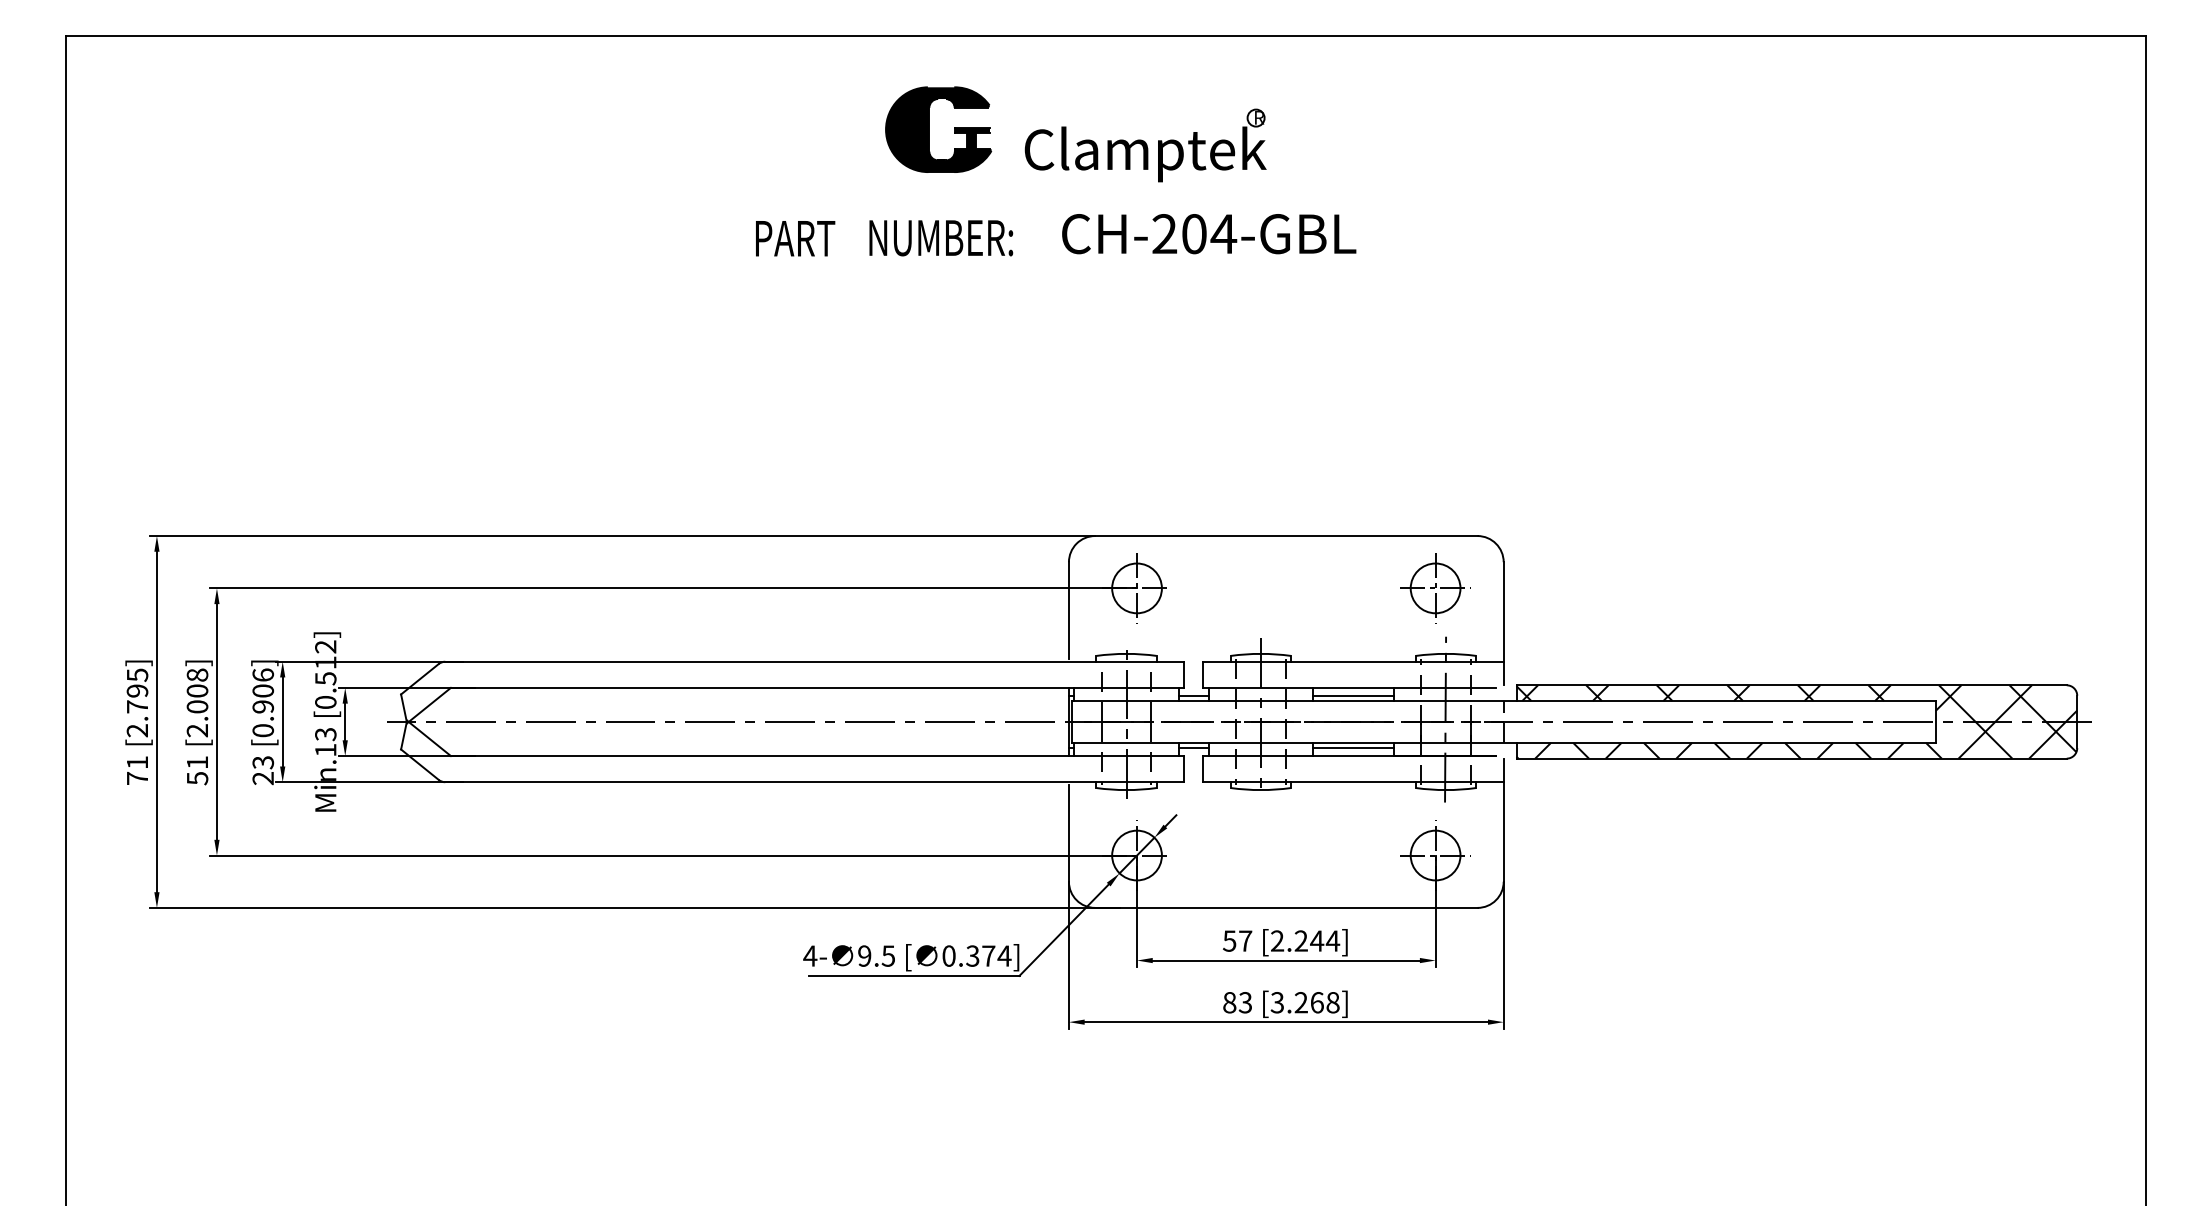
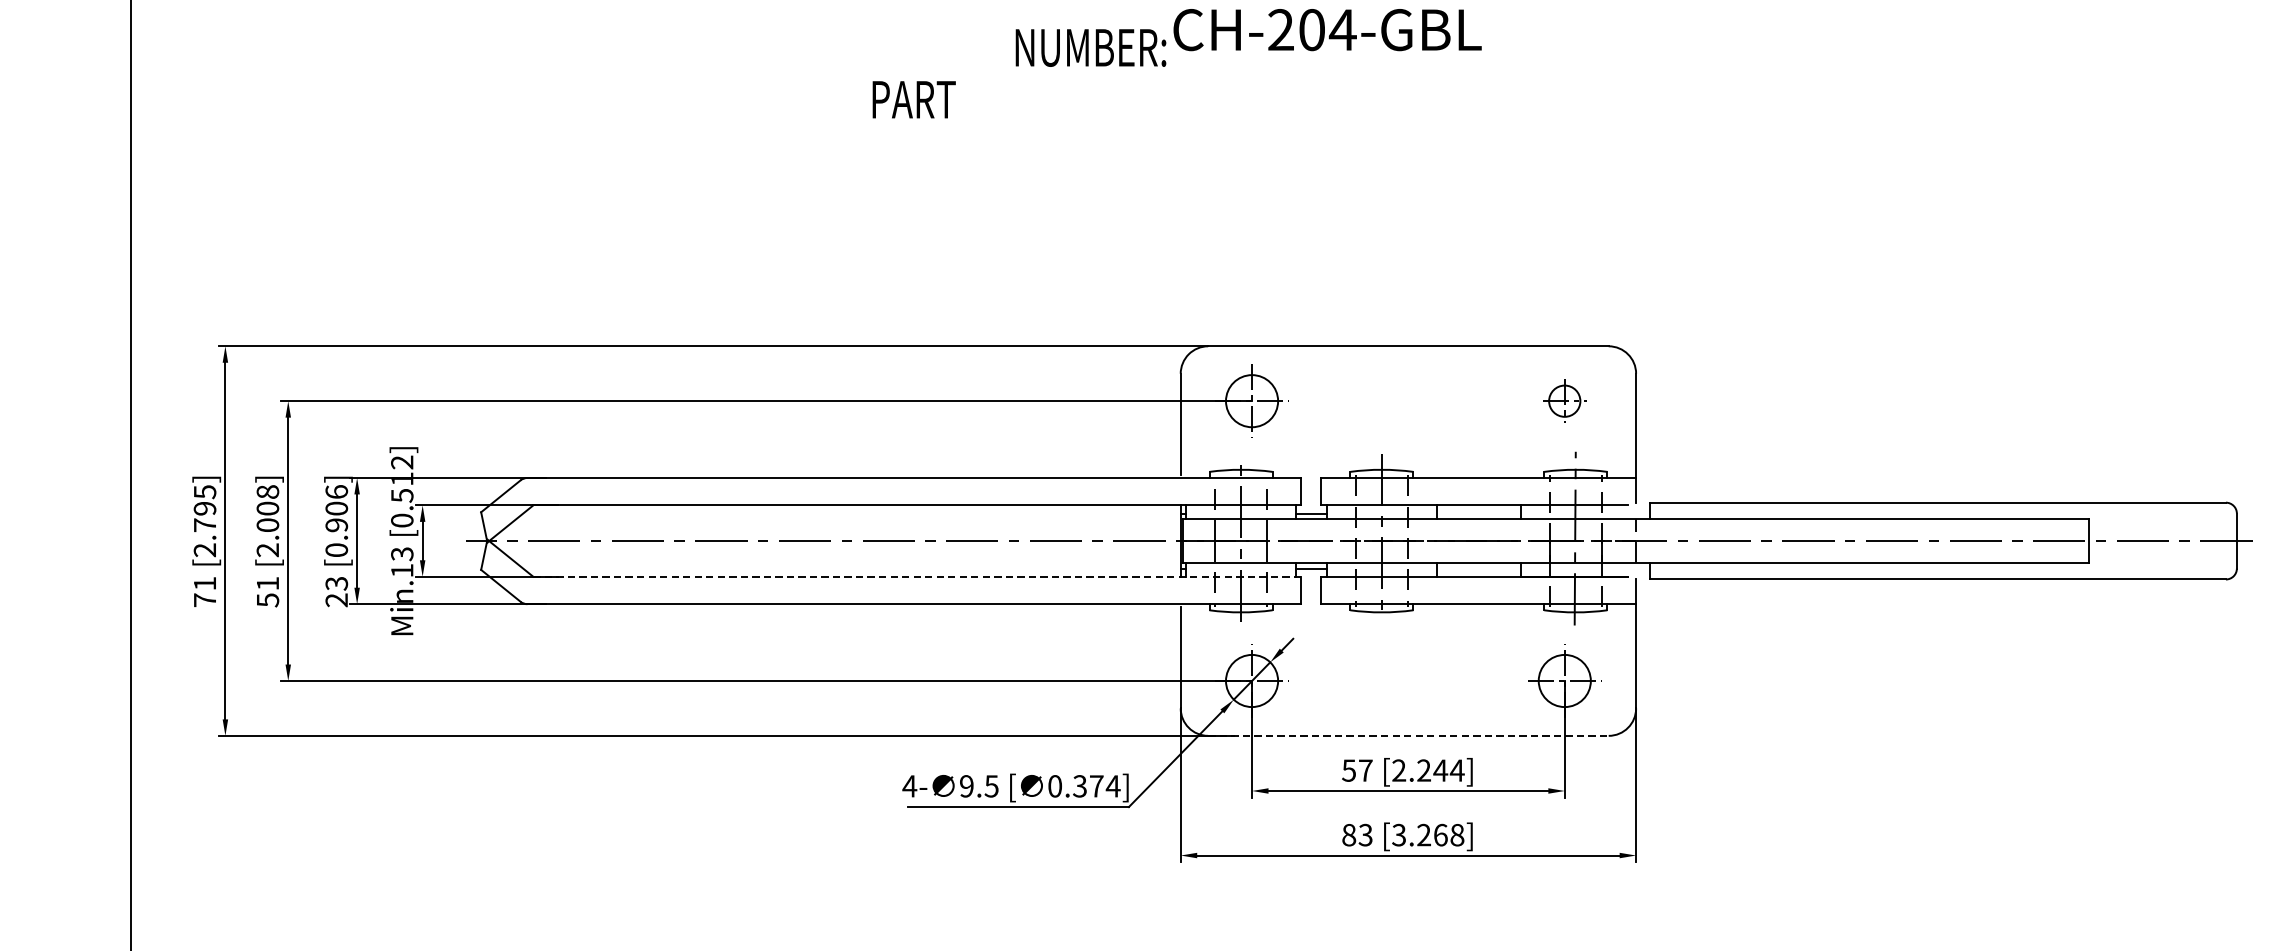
text: (795, 238) -> (914, 99), moved
text: (941, 238) -> (1091, 48), moved
part: (1435, 588) -> (1564, 401), size x0.6
line: (1353, 695) -> (1478, 513), removed
hatch: (1796, 721) -> (1942, 540), removed
line: (1353, 748) -> (1478, 568), removed
line: (817, 756) -> (917, 577), solid -> dashed
line: (1286, 907) -> (1408, 735), solid -> dashed

